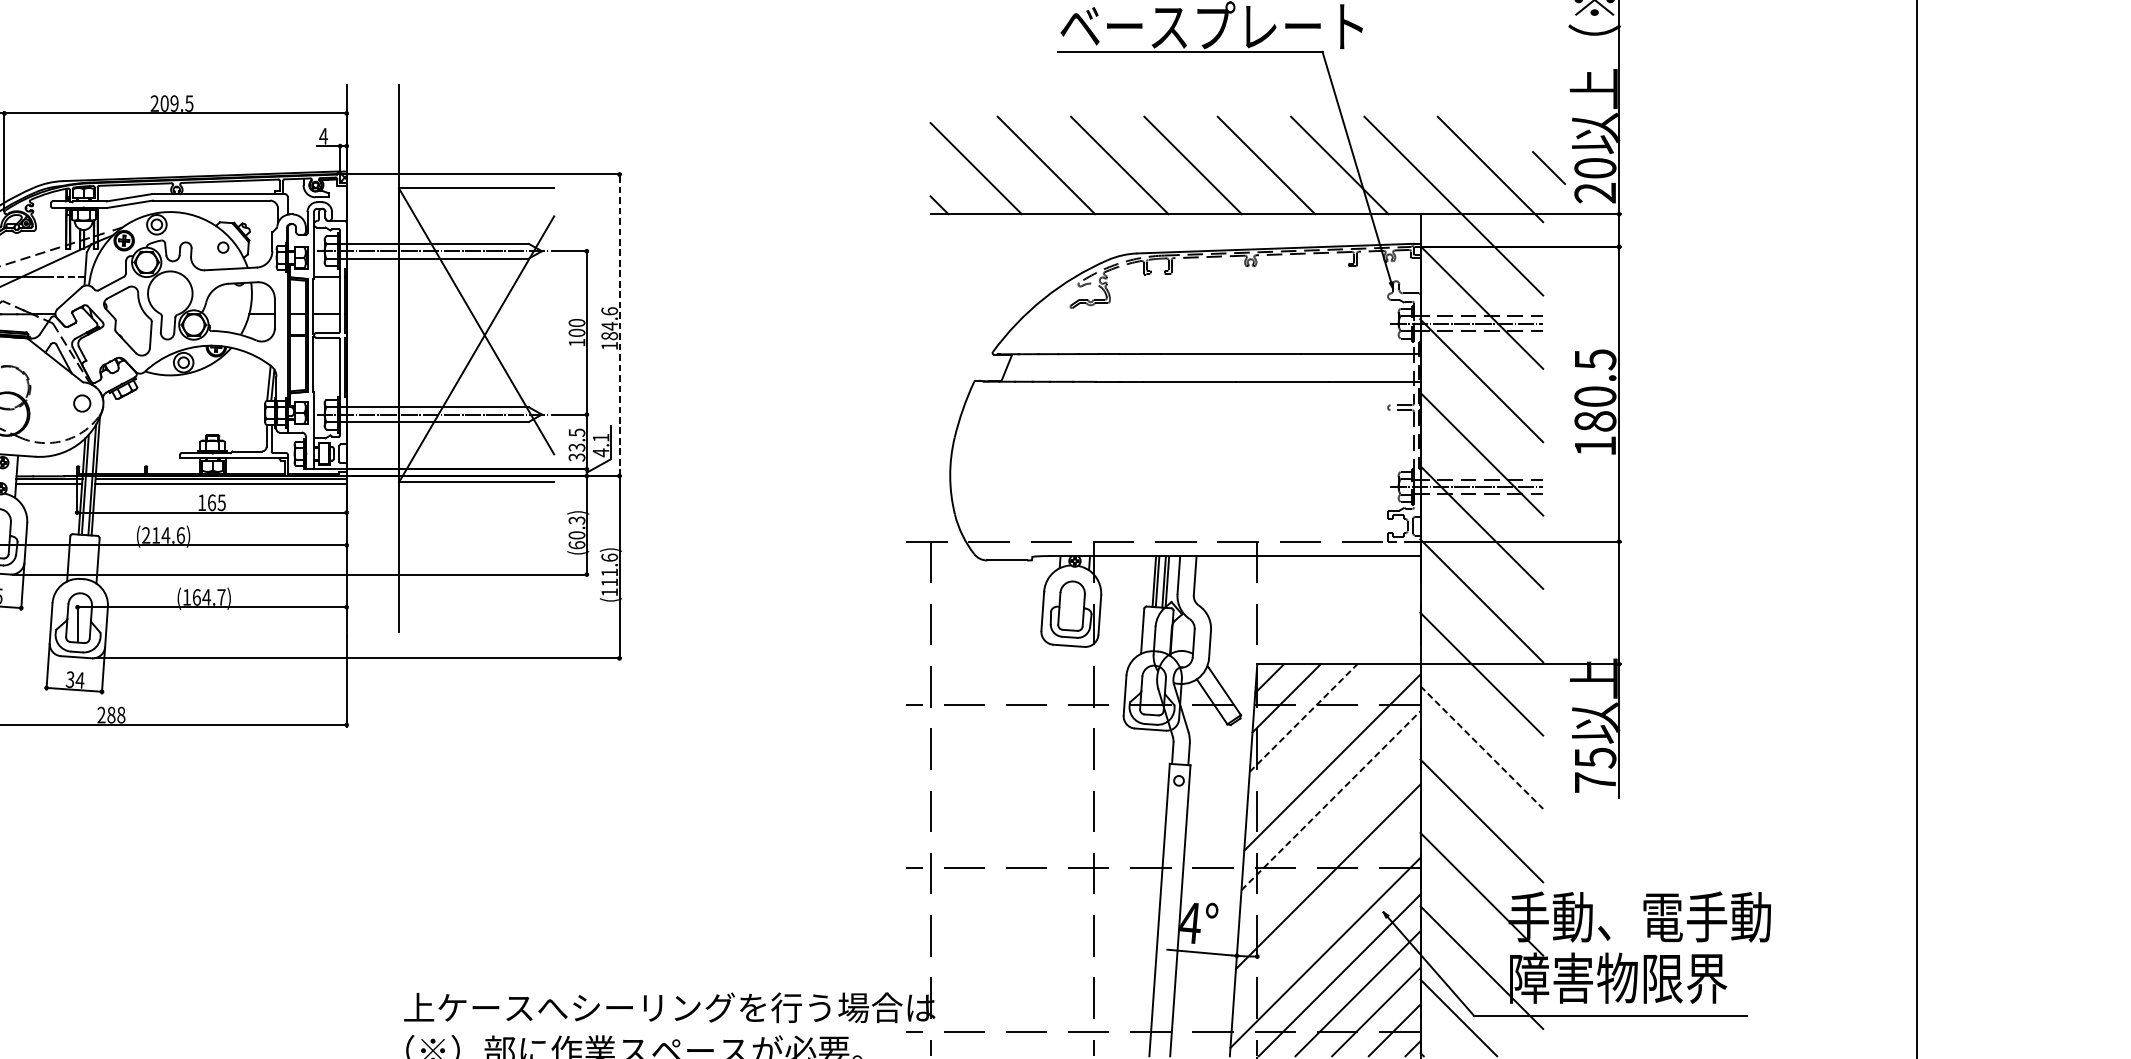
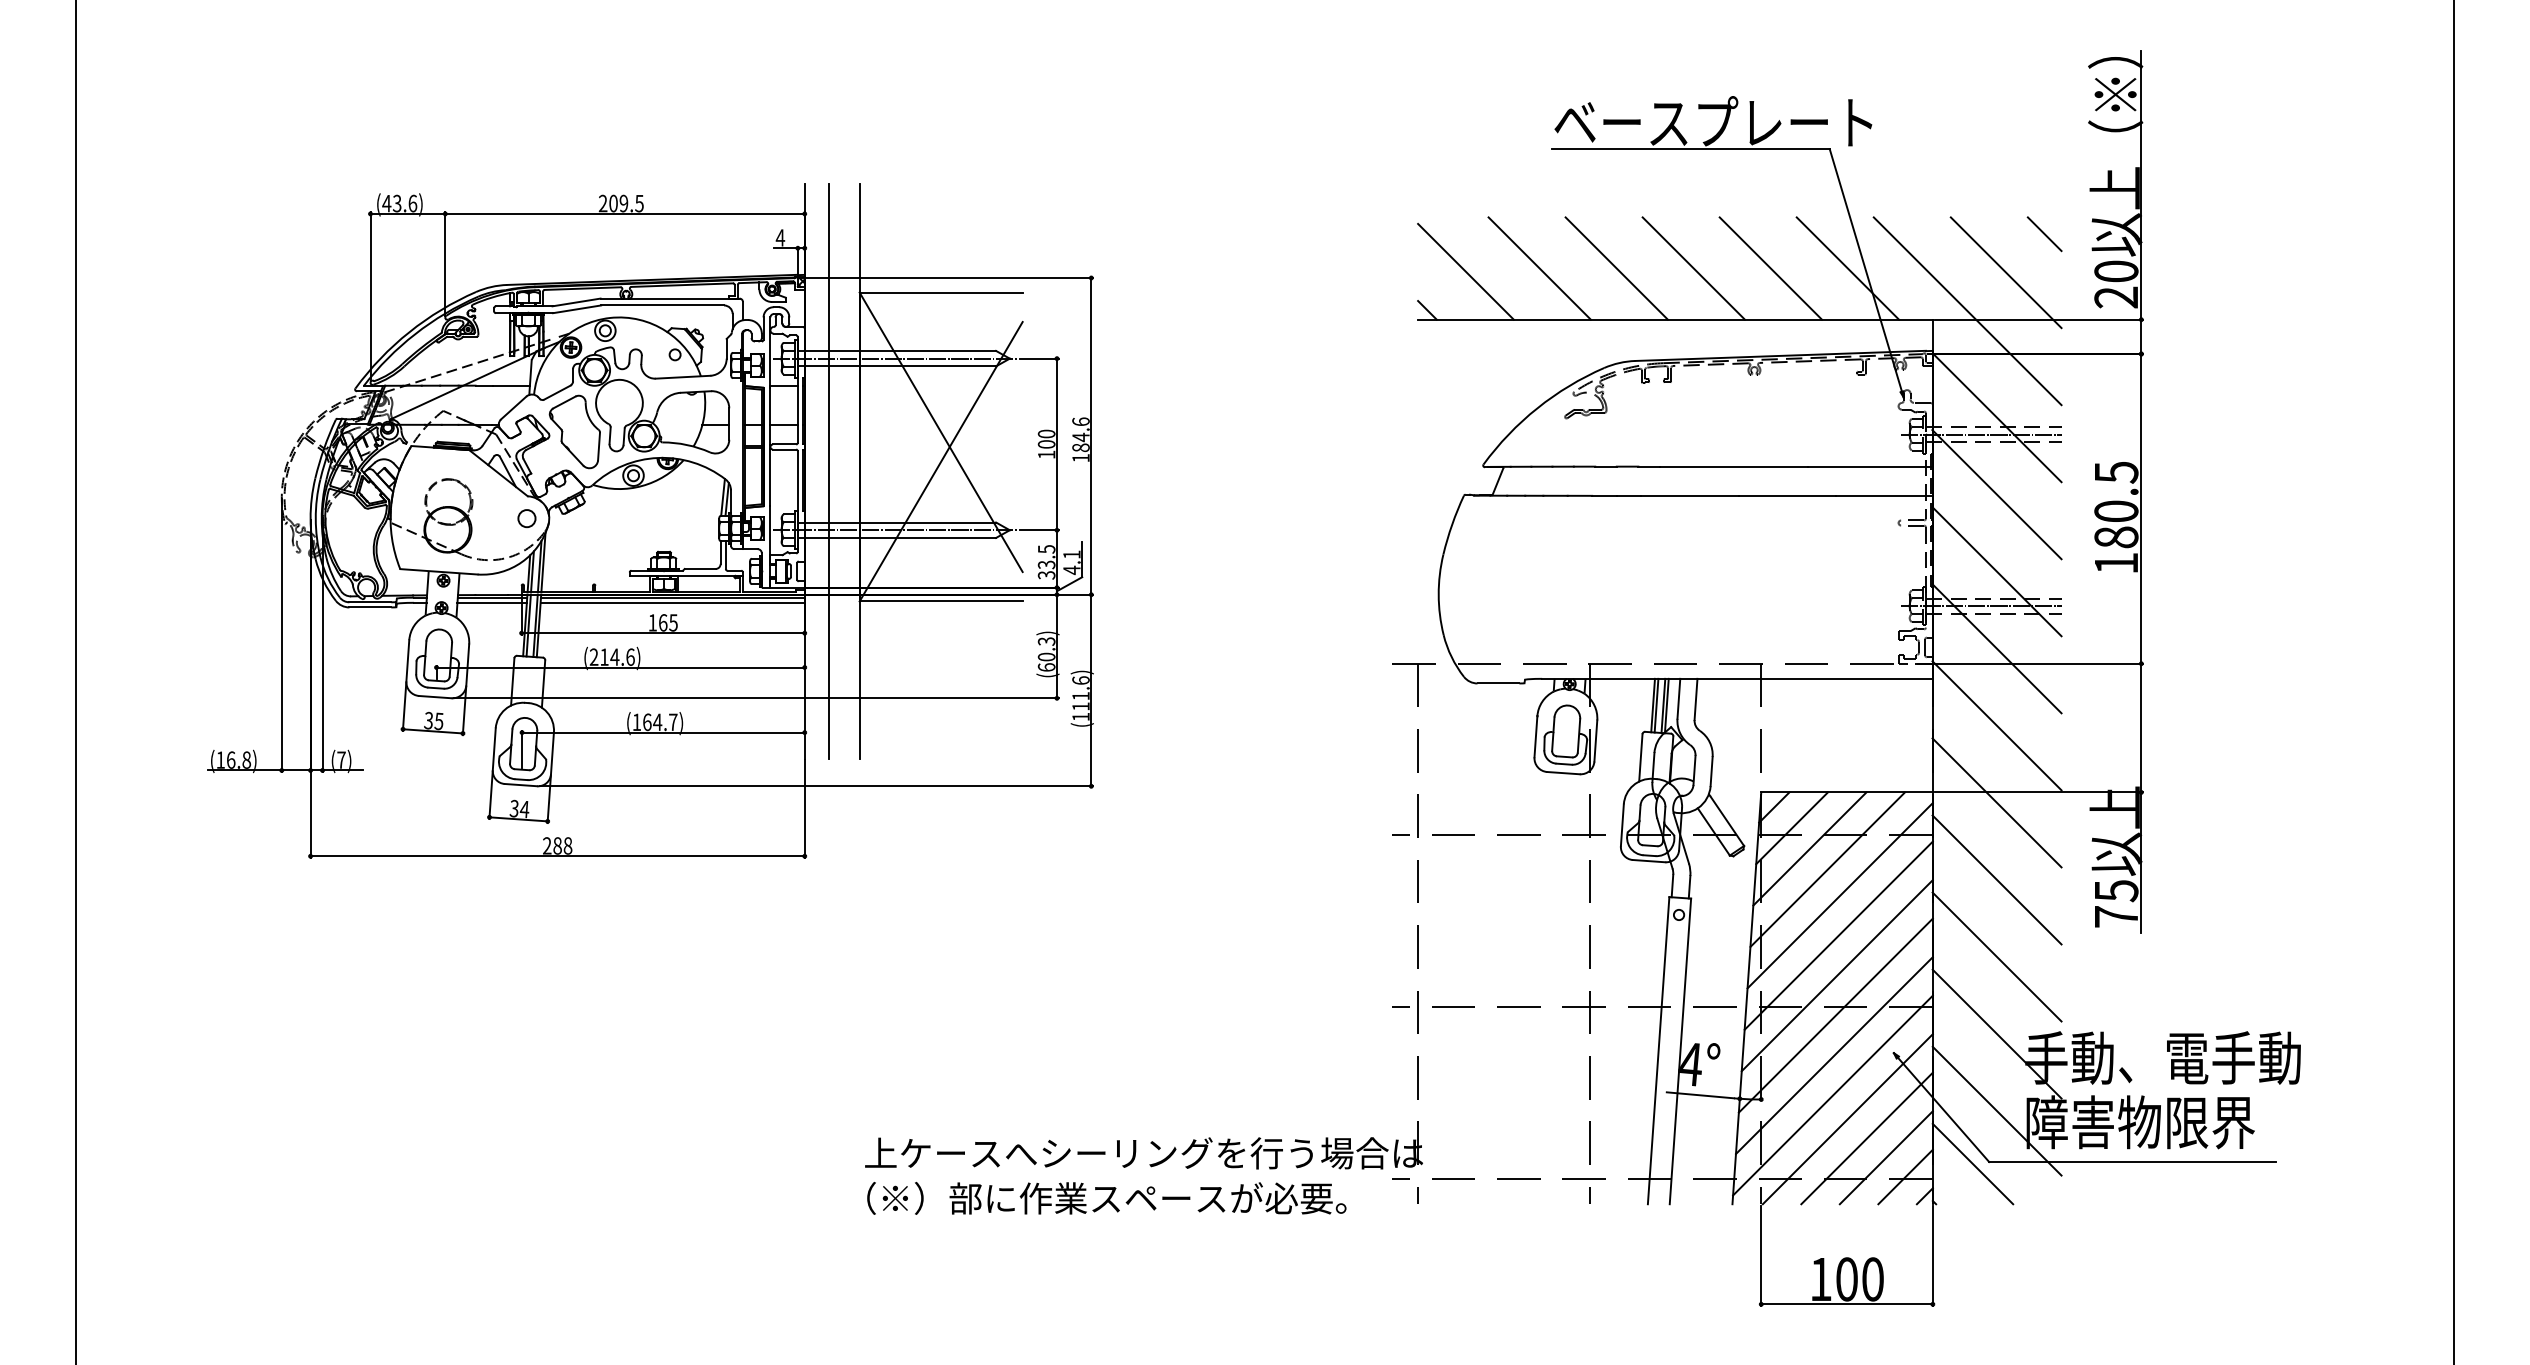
line: (1548, 168) -> (2044, 234), moved
line: (67, 276) -> (511, 385), dashed -> solid
line: (619, 324) -> (1091, 435), dashed -> solid
line: (369, 357) -> (828, 470), added
line: (1303, 717) -> (1809, 848), dashed -> solid
line: (1320, 737) -> (1827, 869), added
line: (1482, 748) -> (1997, 880), dashed -> solid
line: (1331, 800) -> (1839, 935), dashed -> solid
line: (1328, 838) -> (1836, 975), added
line: (1326, 914) -> (1833, 1055), added

